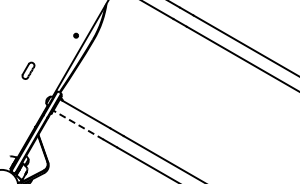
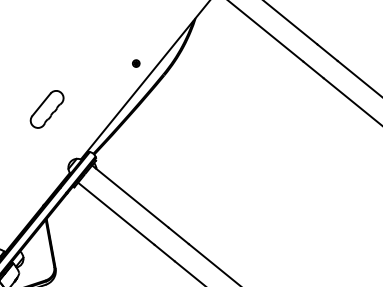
part: (28, 70) -> (47, 108), size x1.43
line: (78, 124) -> (116, 212), dashed -> solid

